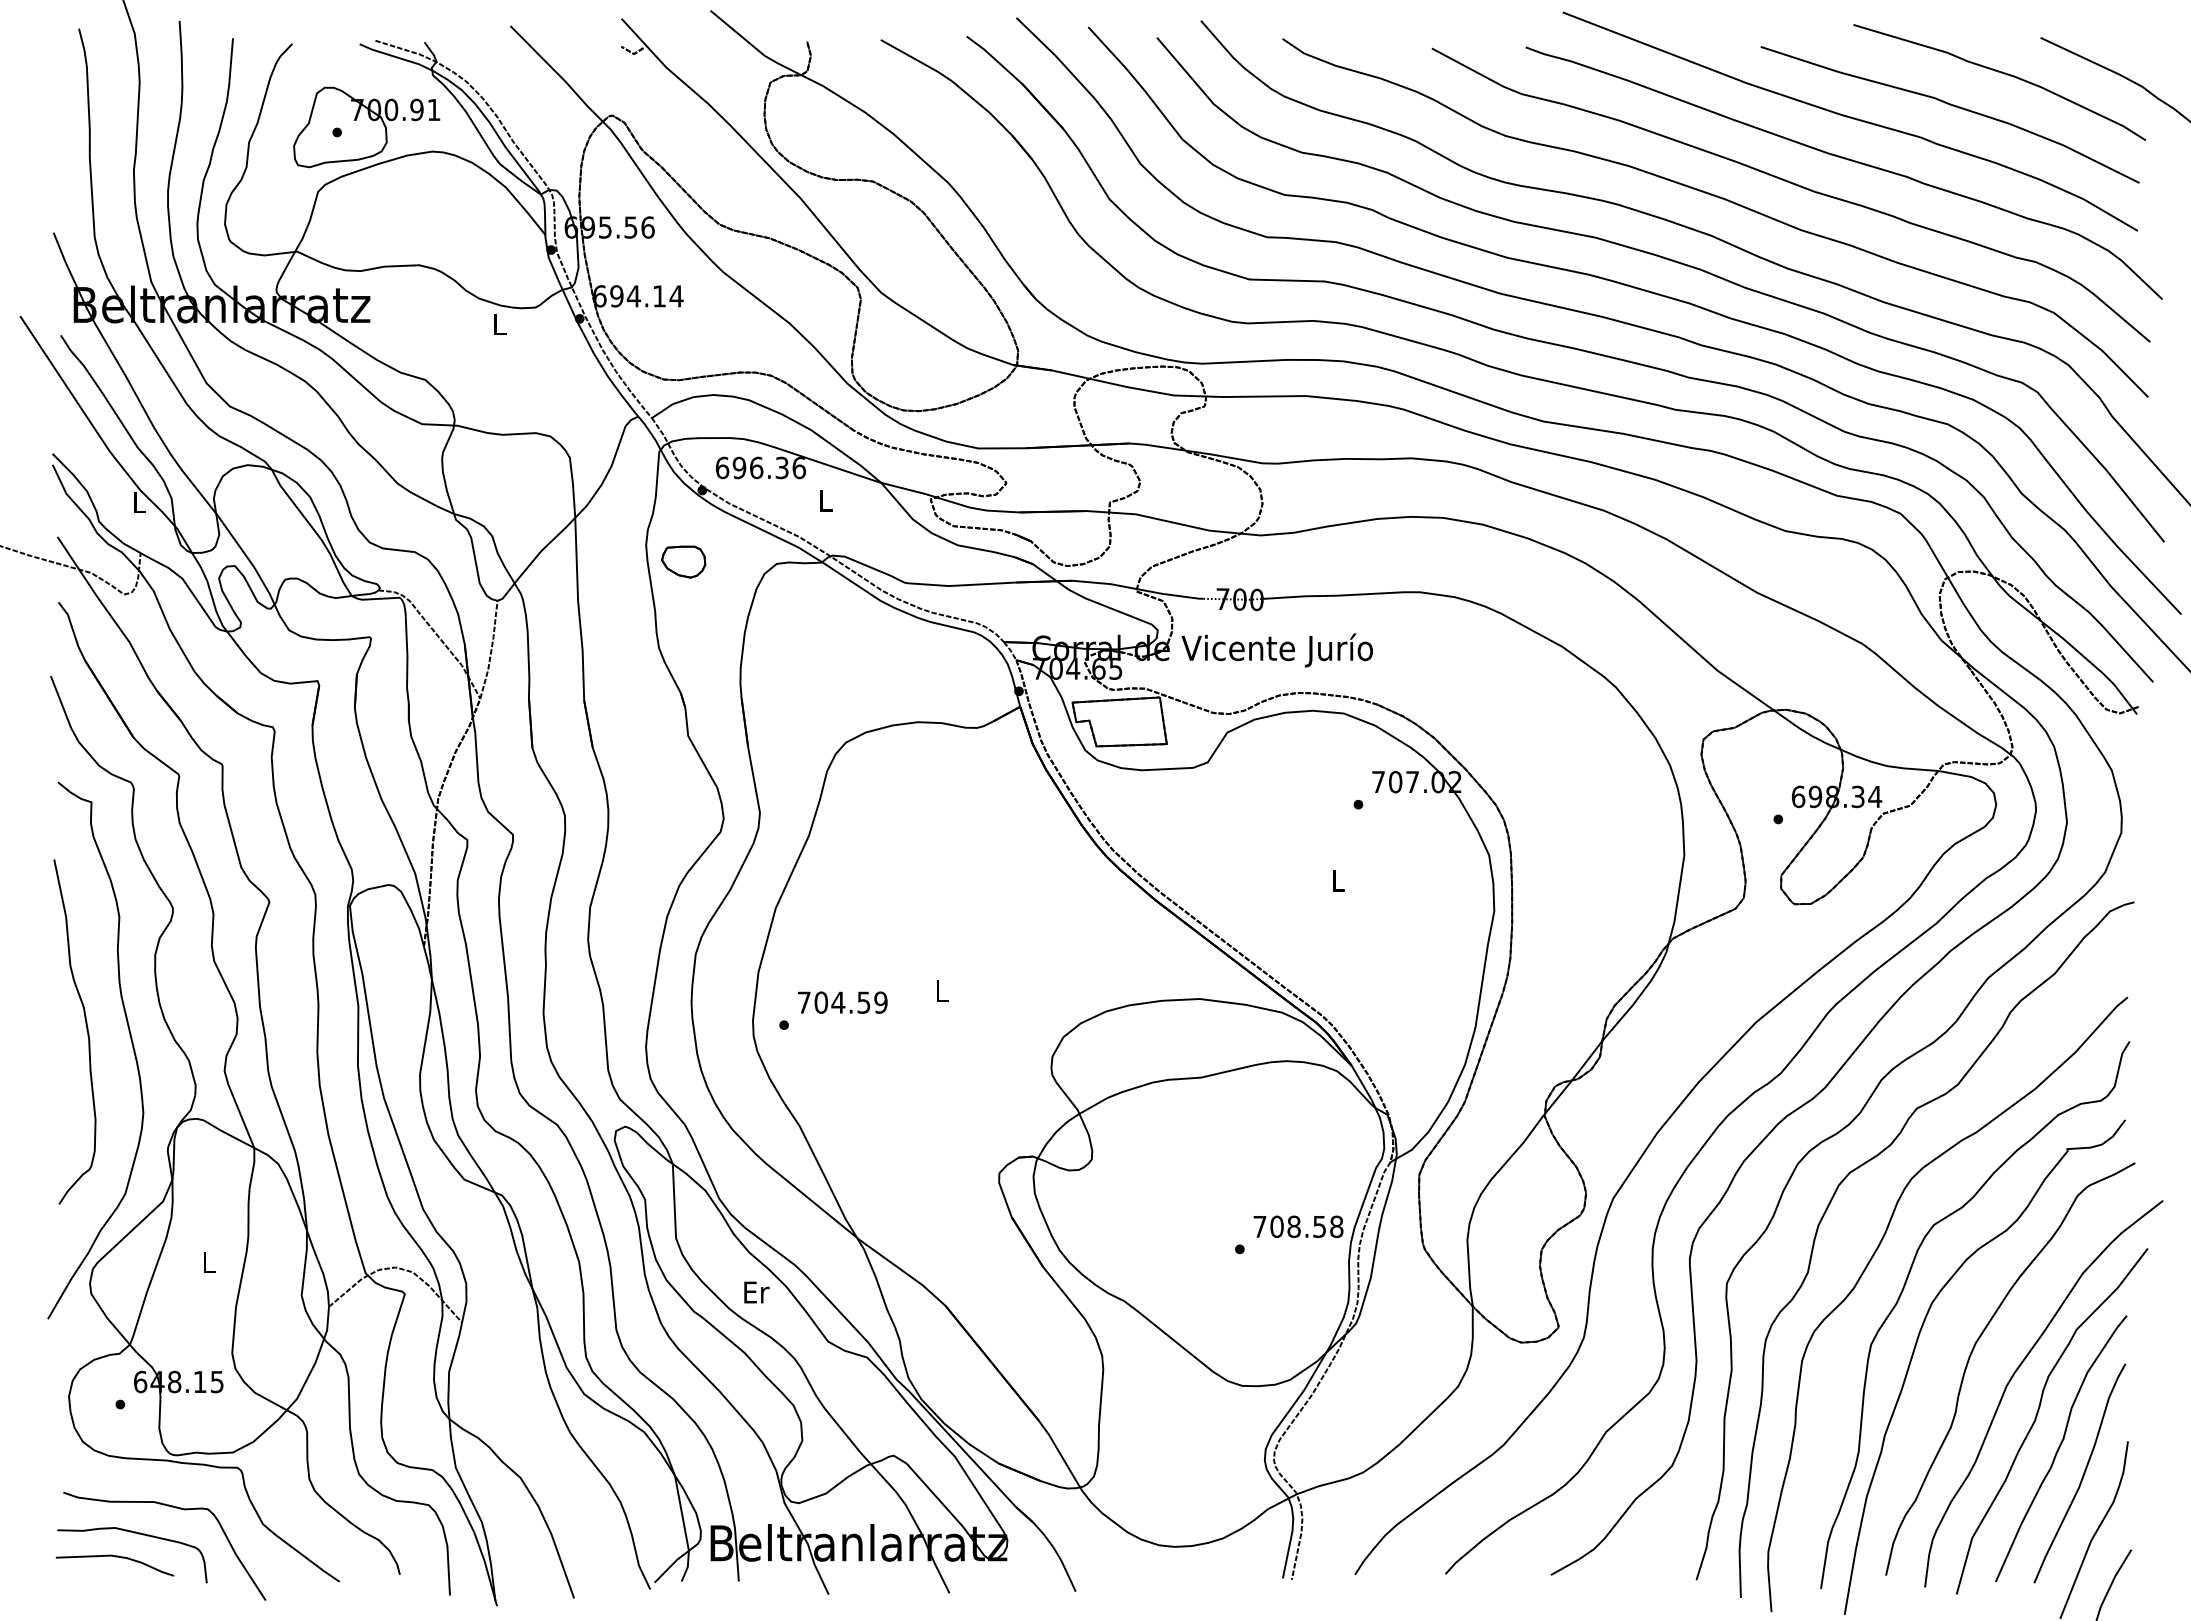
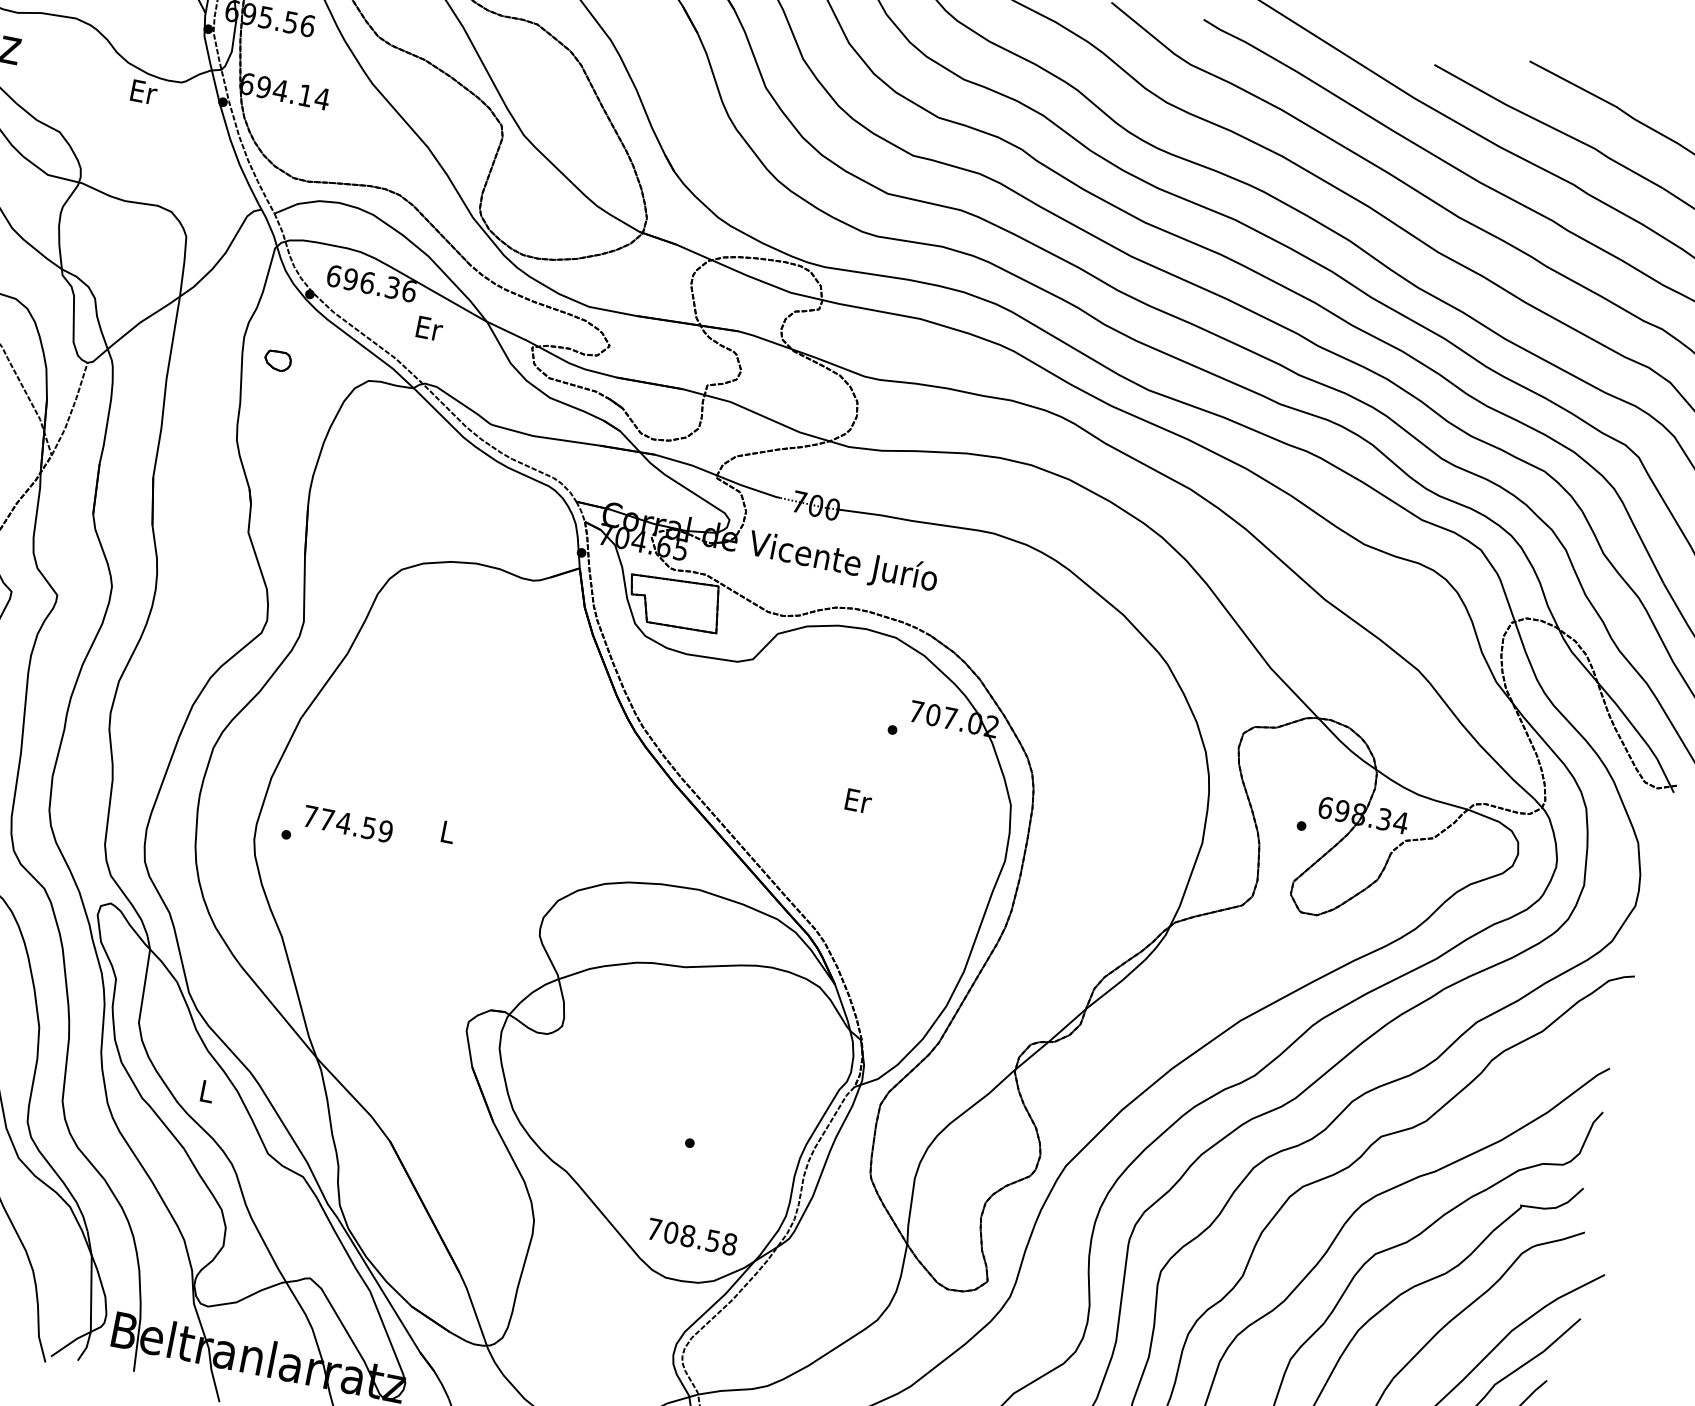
text: (500, 324) -> (144, 92), L -> Er
text: (826, 500) -> (429, 328), L -> Er
part: (683, 561) -> (277, 360), size x0.6
text: (1338, 880) -> (858, 800), L -> Er
text: (821, 1002) -> (327, 819), 704.59 -> 774.59
text: (1298, 1226) -> (692, 1236), moved
text: (756, 1292) -> (207, 1091), Er -> L

